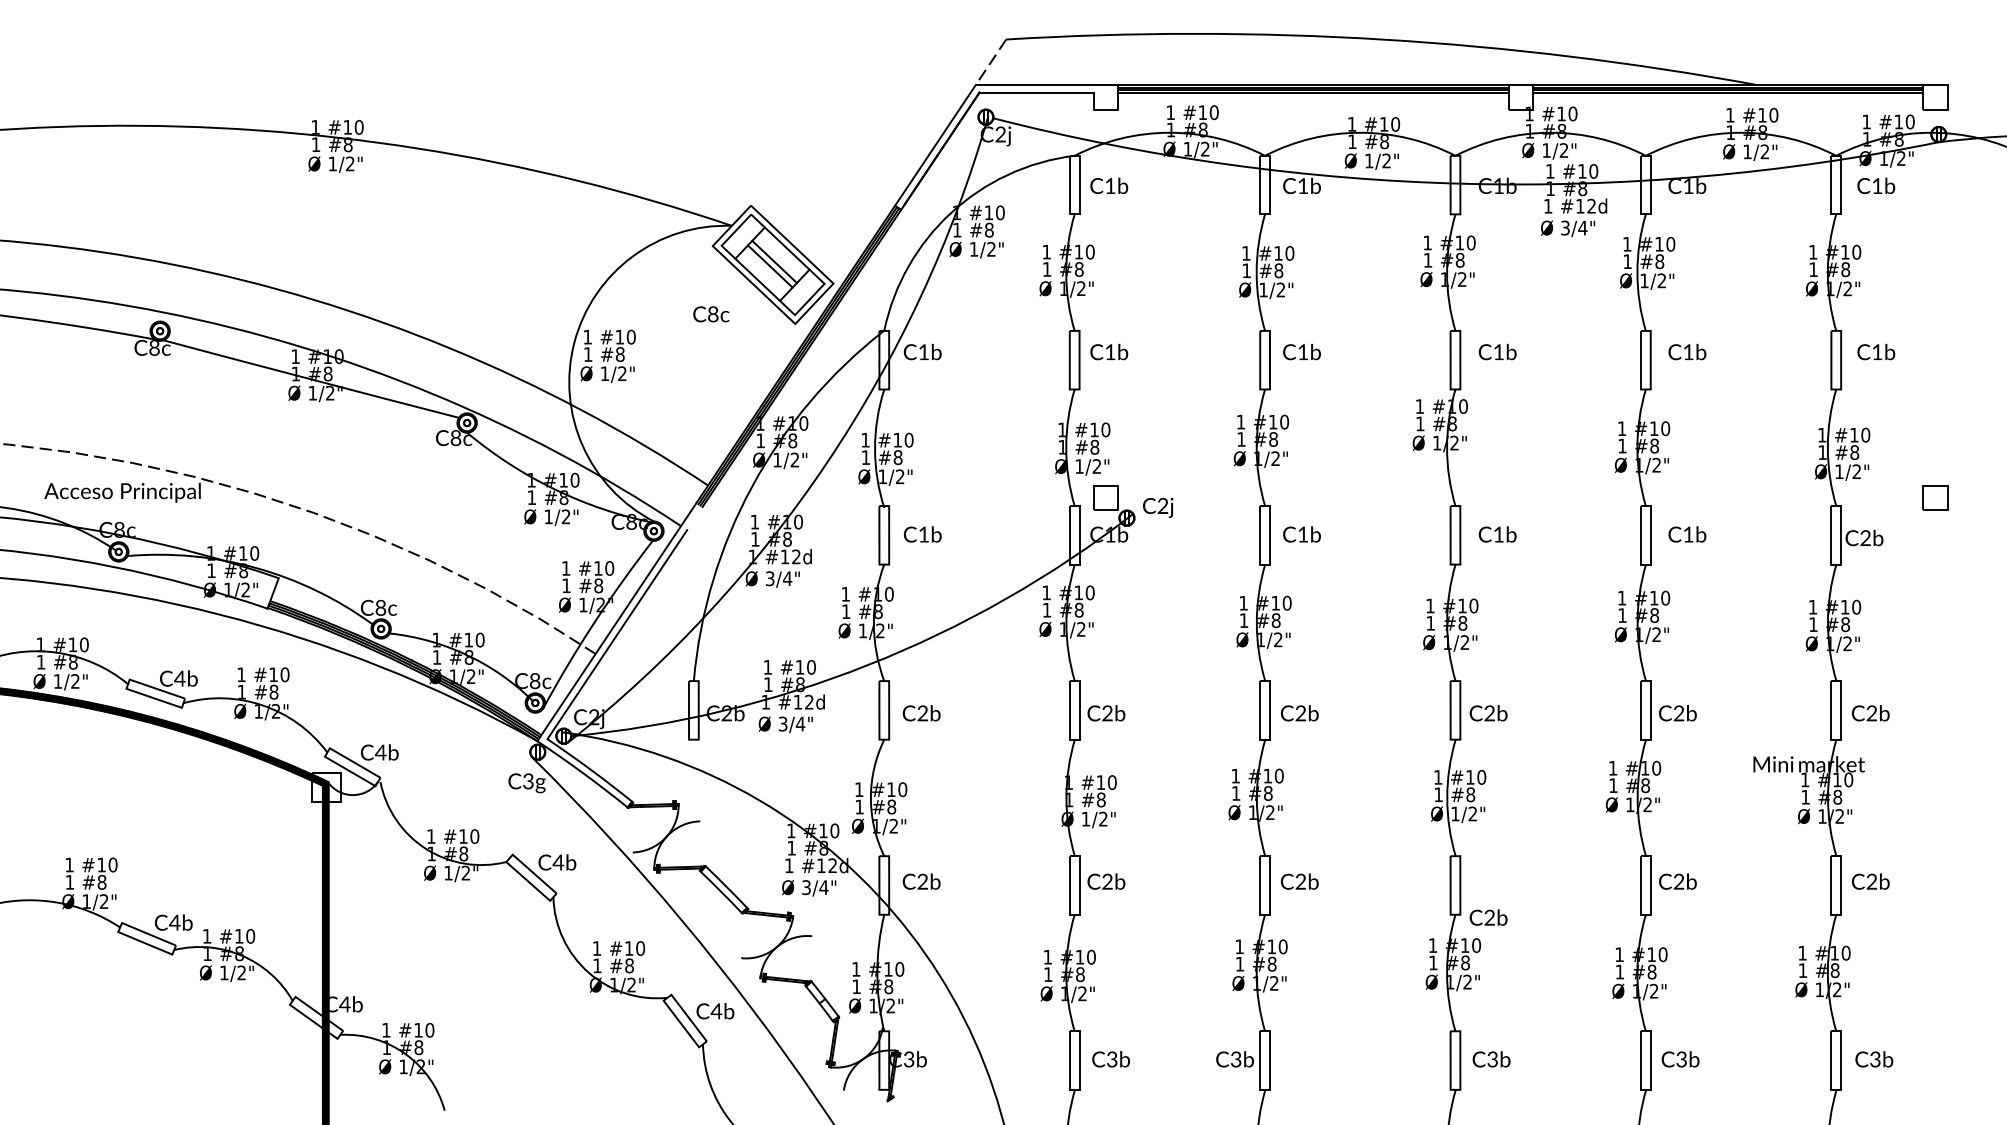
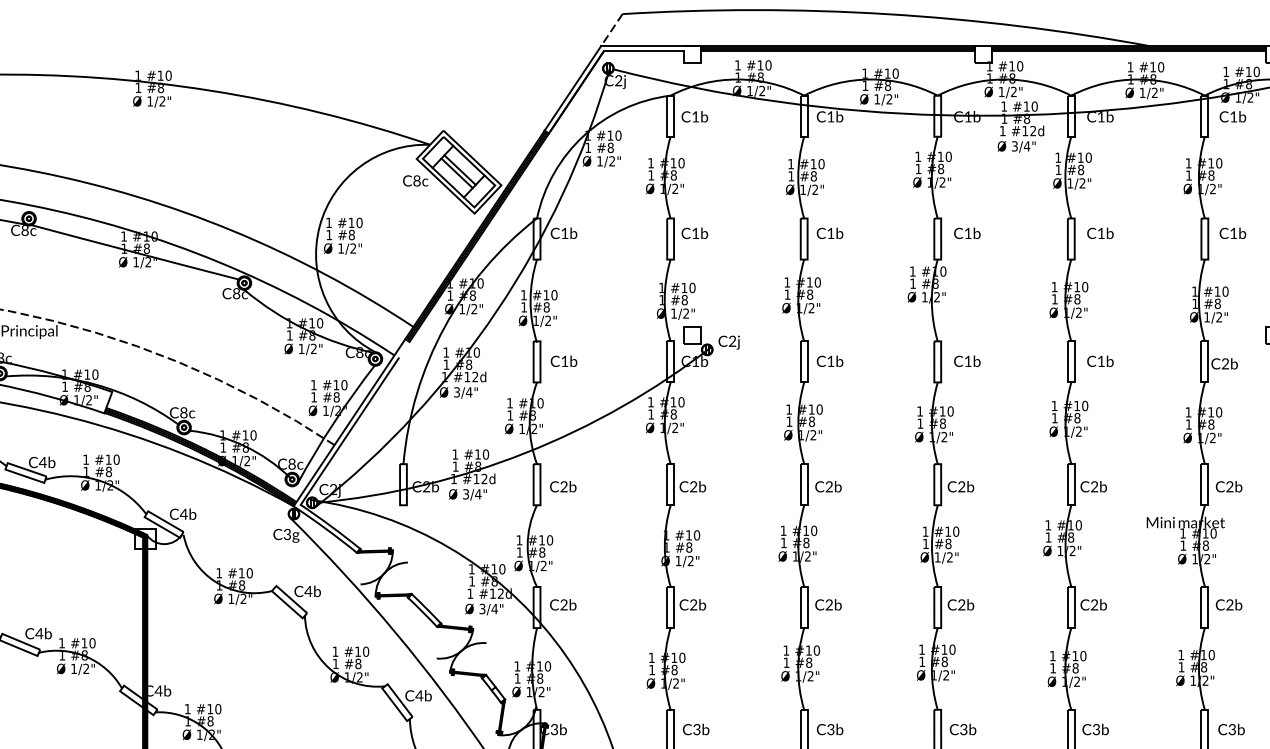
text: (711, 314) -> (415, 181), moved
text: (1488, 917) -> (960, 604), moved
text: (1234, 1059) -> (829, 729), moved

